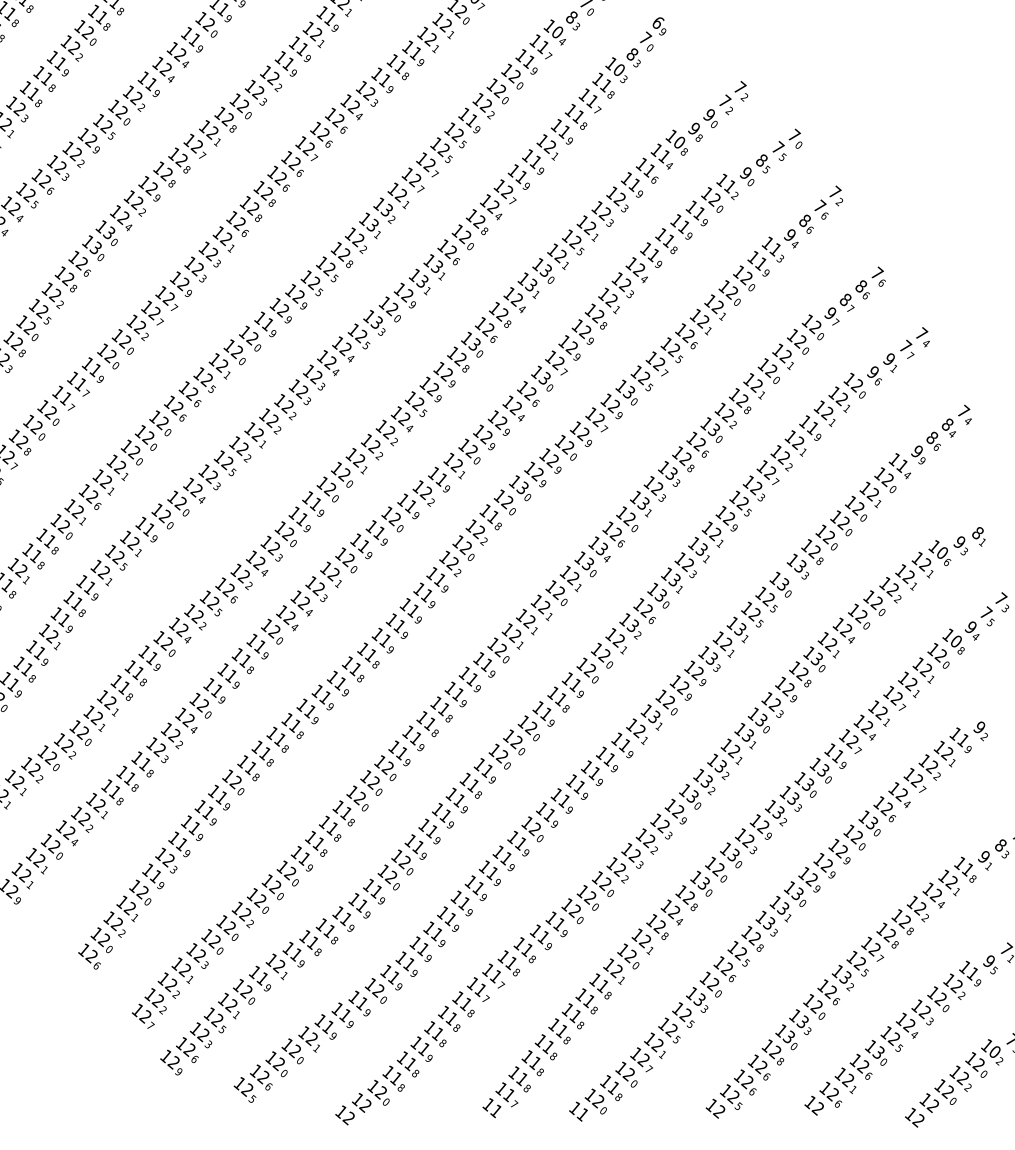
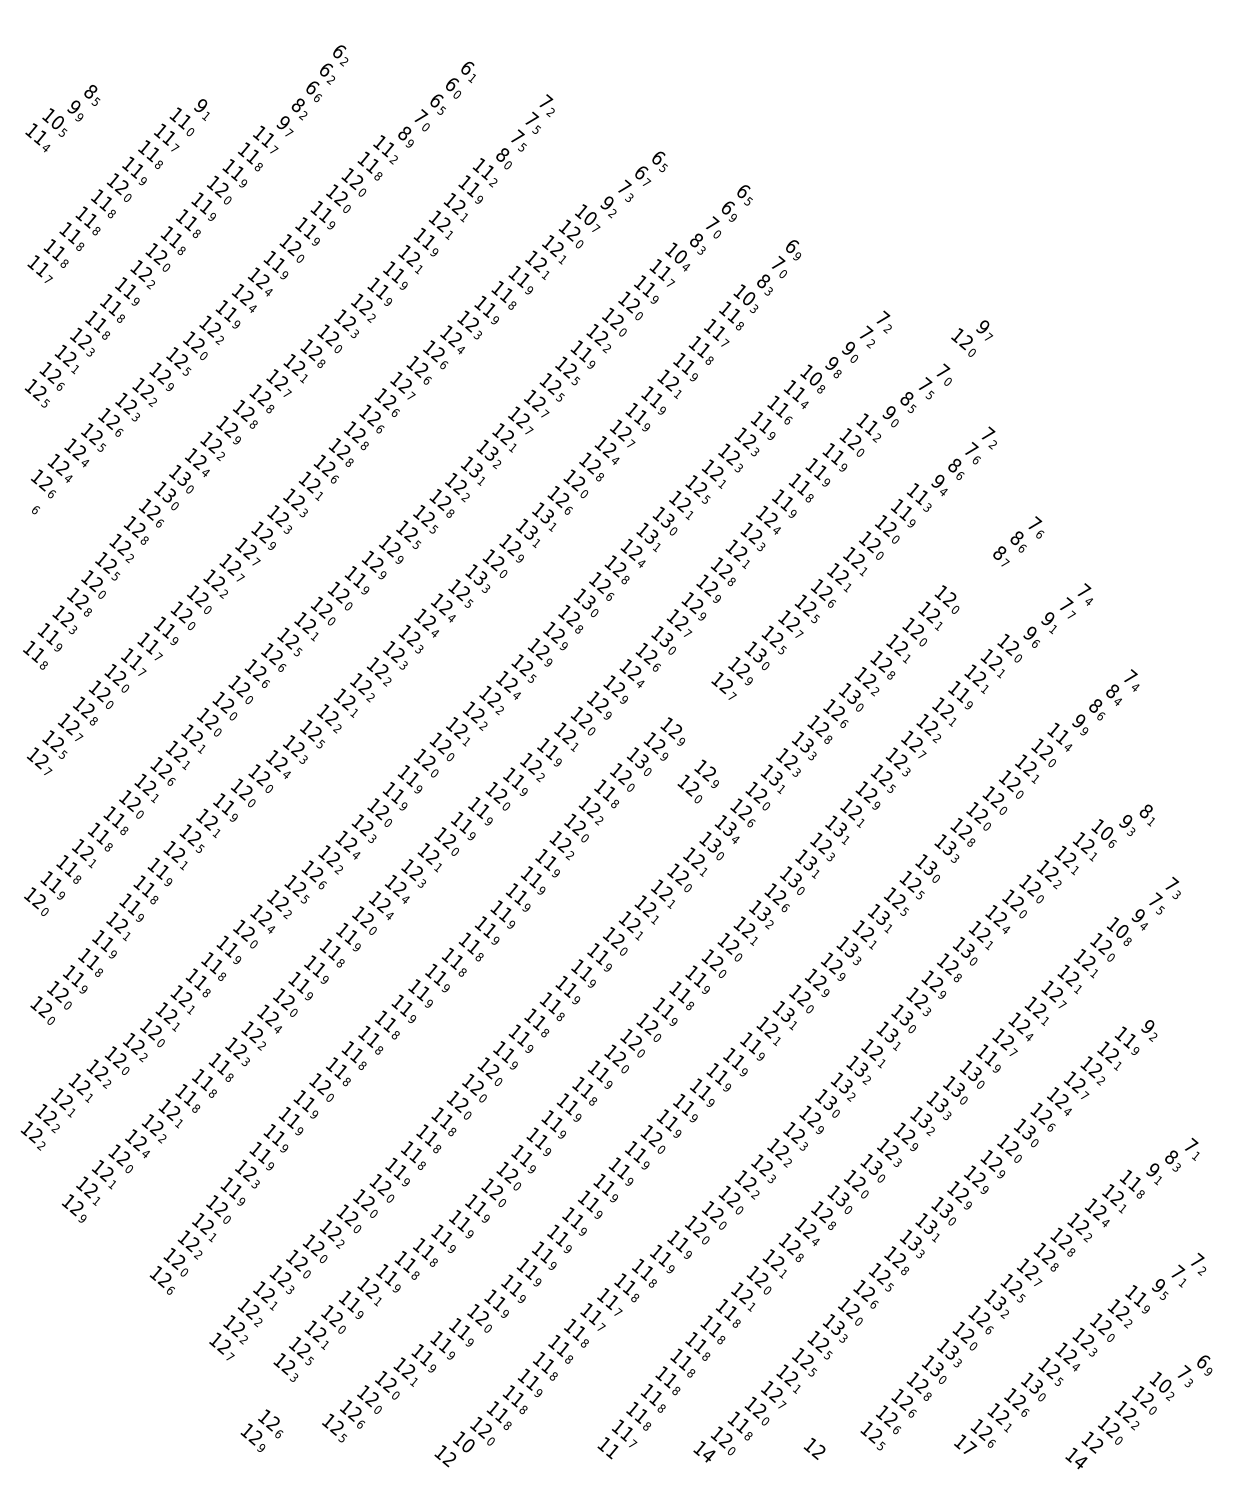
text: (821, 323) -> (972, 338), moved
text: (572, 441) -> (697, 781), moved
text: (179, 1056) -> (261, 1430), moved
text: (365, 1105) -> (467, 1445), 12 -> 10
text: (715, 1108) -> (814, 1448), moved
text: (818, 1108) -> (969, 1448), 12 -> 17
text: (582, 1114) -> (708, 1455), 11 -> 14
text: (918, 1120) -> (1080, 1461), 12 -> 14

